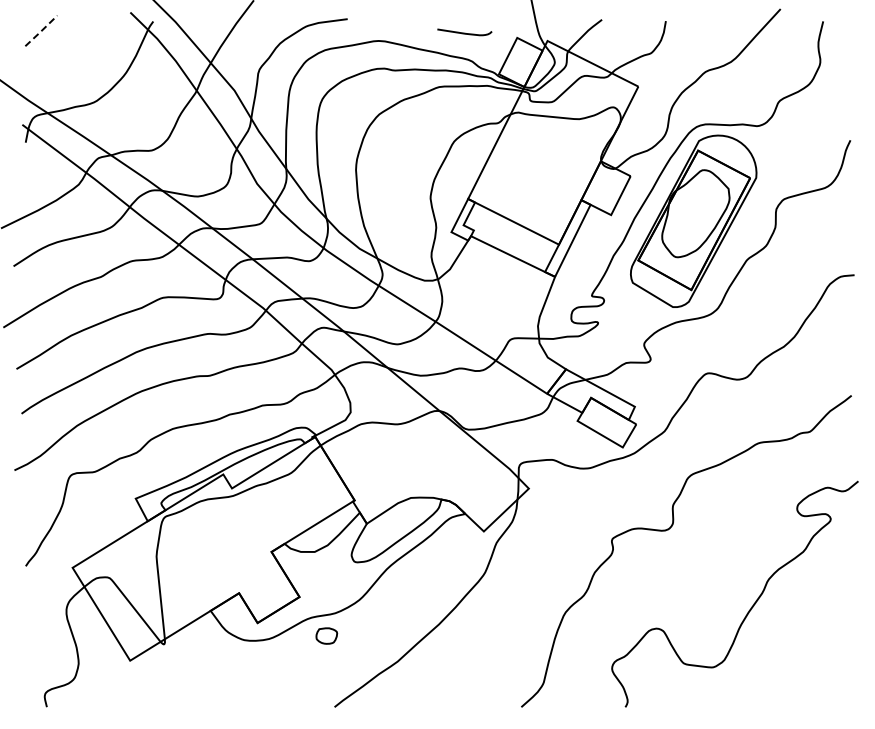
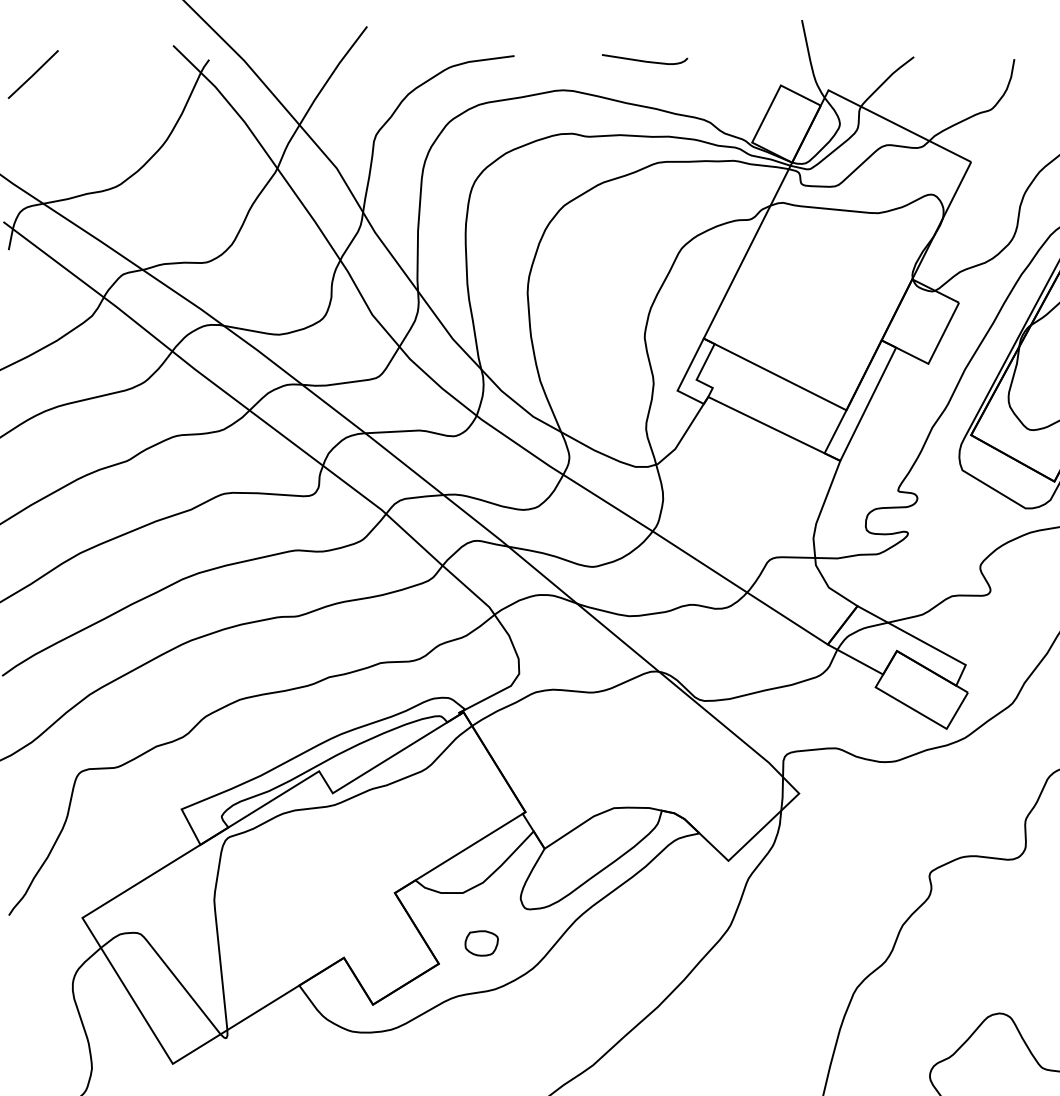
line: (41, 31) -> (33, 75), dashed -> solid
curve: (464, 32) -> (644, 59), moved
part: (326, 635) -> (481, 942), moved

